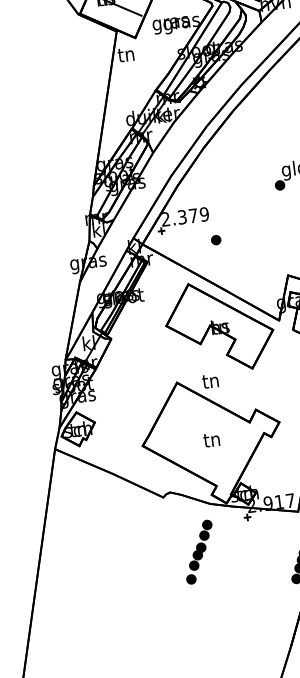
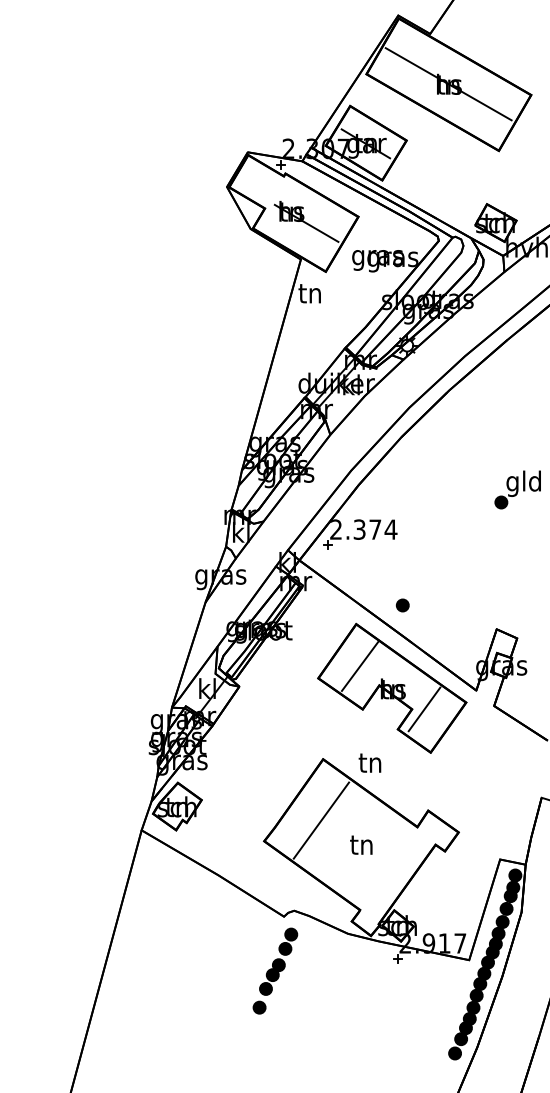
text: (204, 214) -> (390, 529), 2.379 -> 2.374
part: (215, 240) -> (402, 605), moved
line: (194, 313) -> (359, 665), added
line: (244, 338) -> (424, 709), added
line: (181, 426) -> (321, 820), added
part: (199, 551) -> (275, 970), moved

